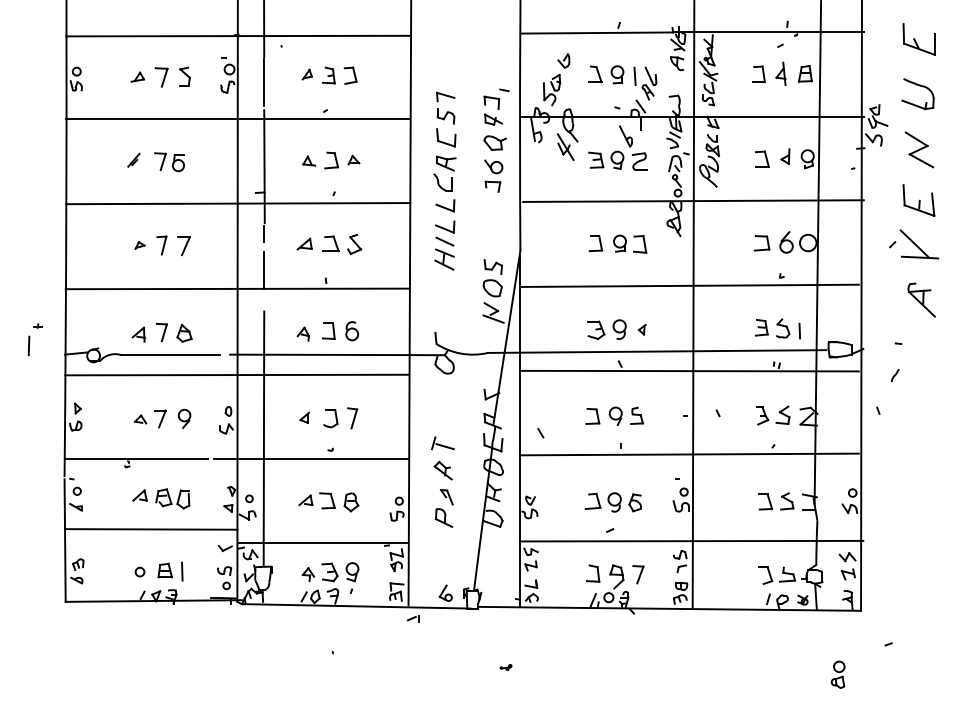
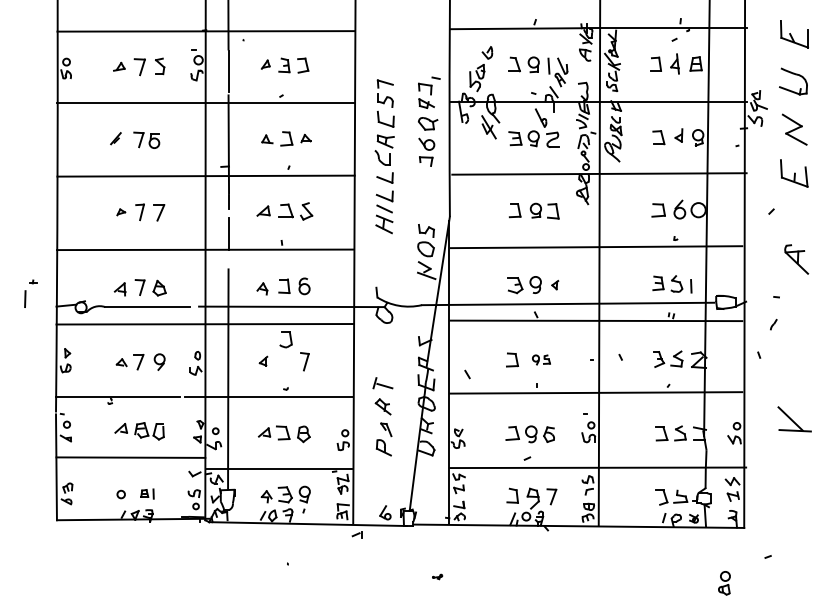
part: (919, 244) -> (794, 419), moved
part: (626, 415) -> (541, 359), size x0.6
part: (330, 418) -> (285, 339), moved
part: (170, 570) -> (147, 493), size x0.6

